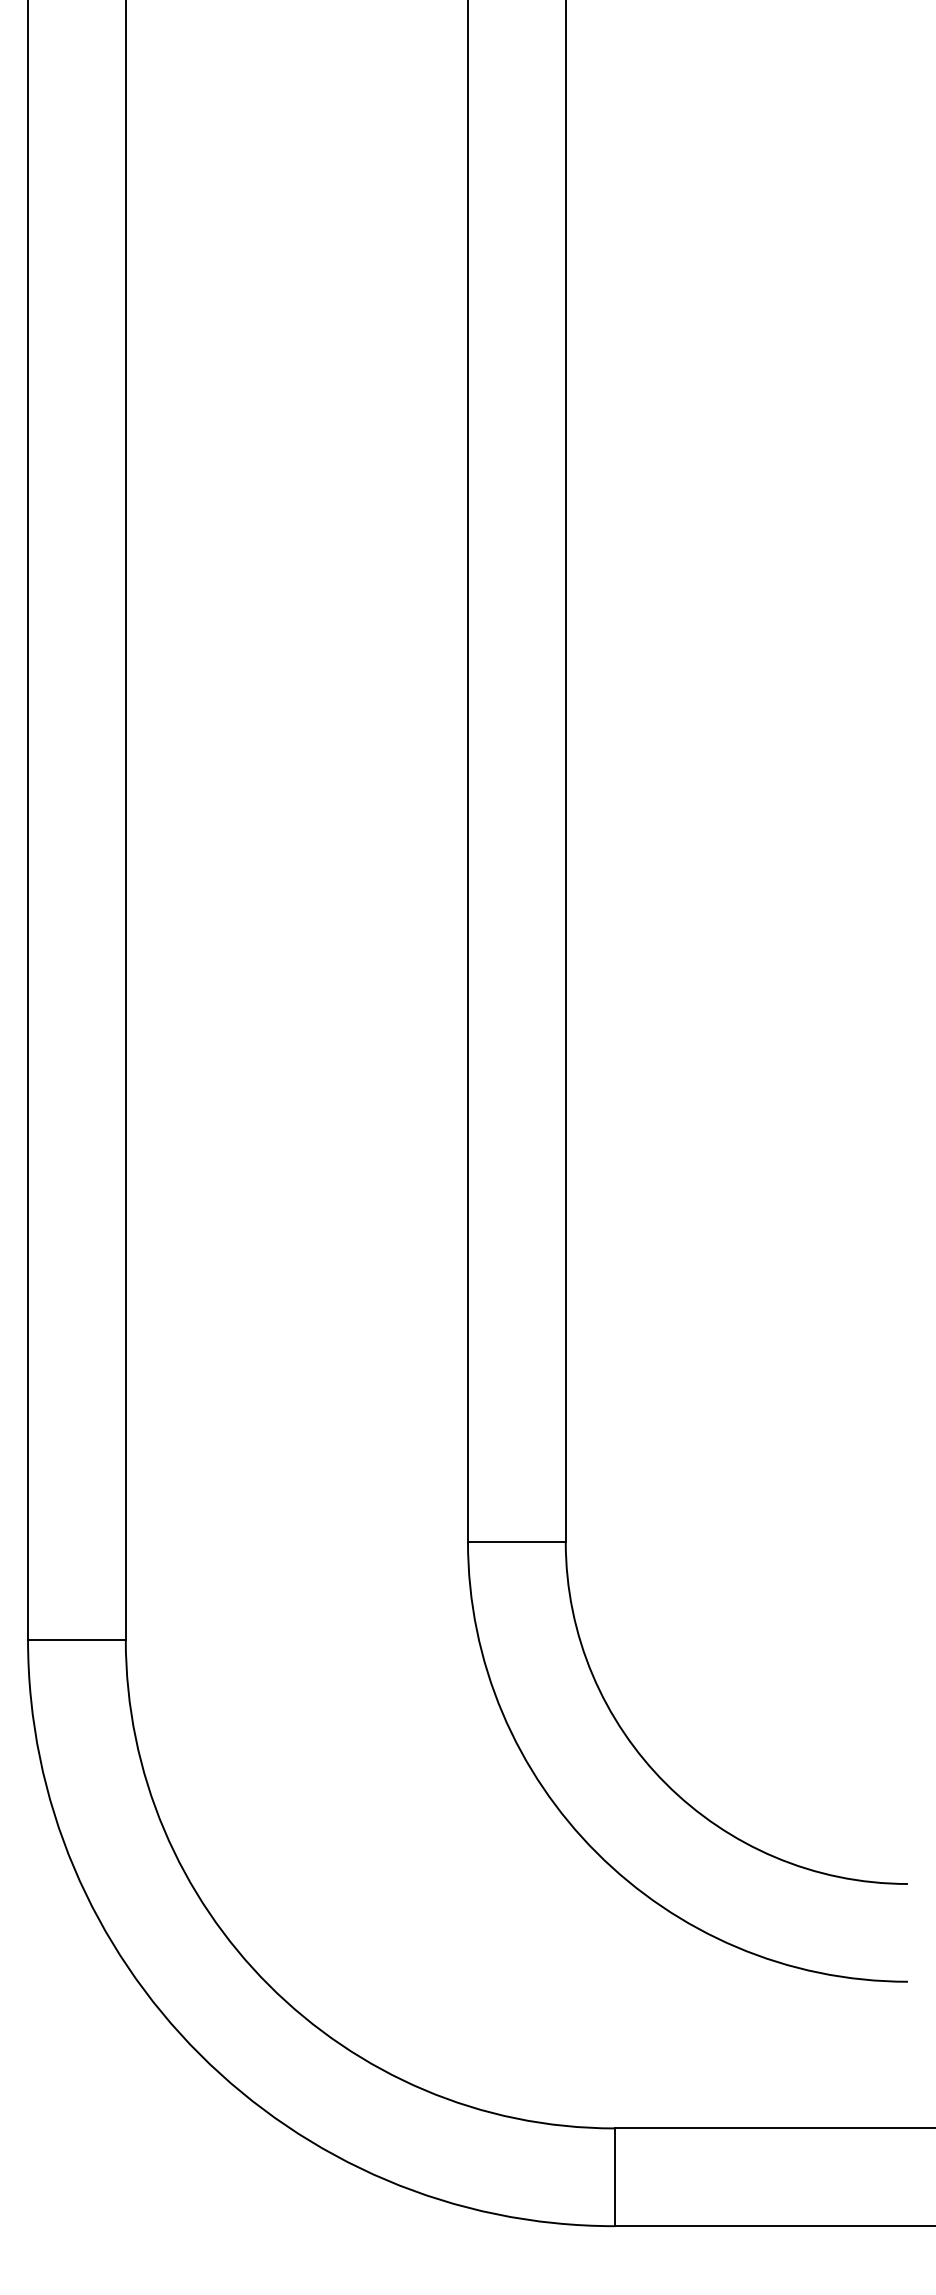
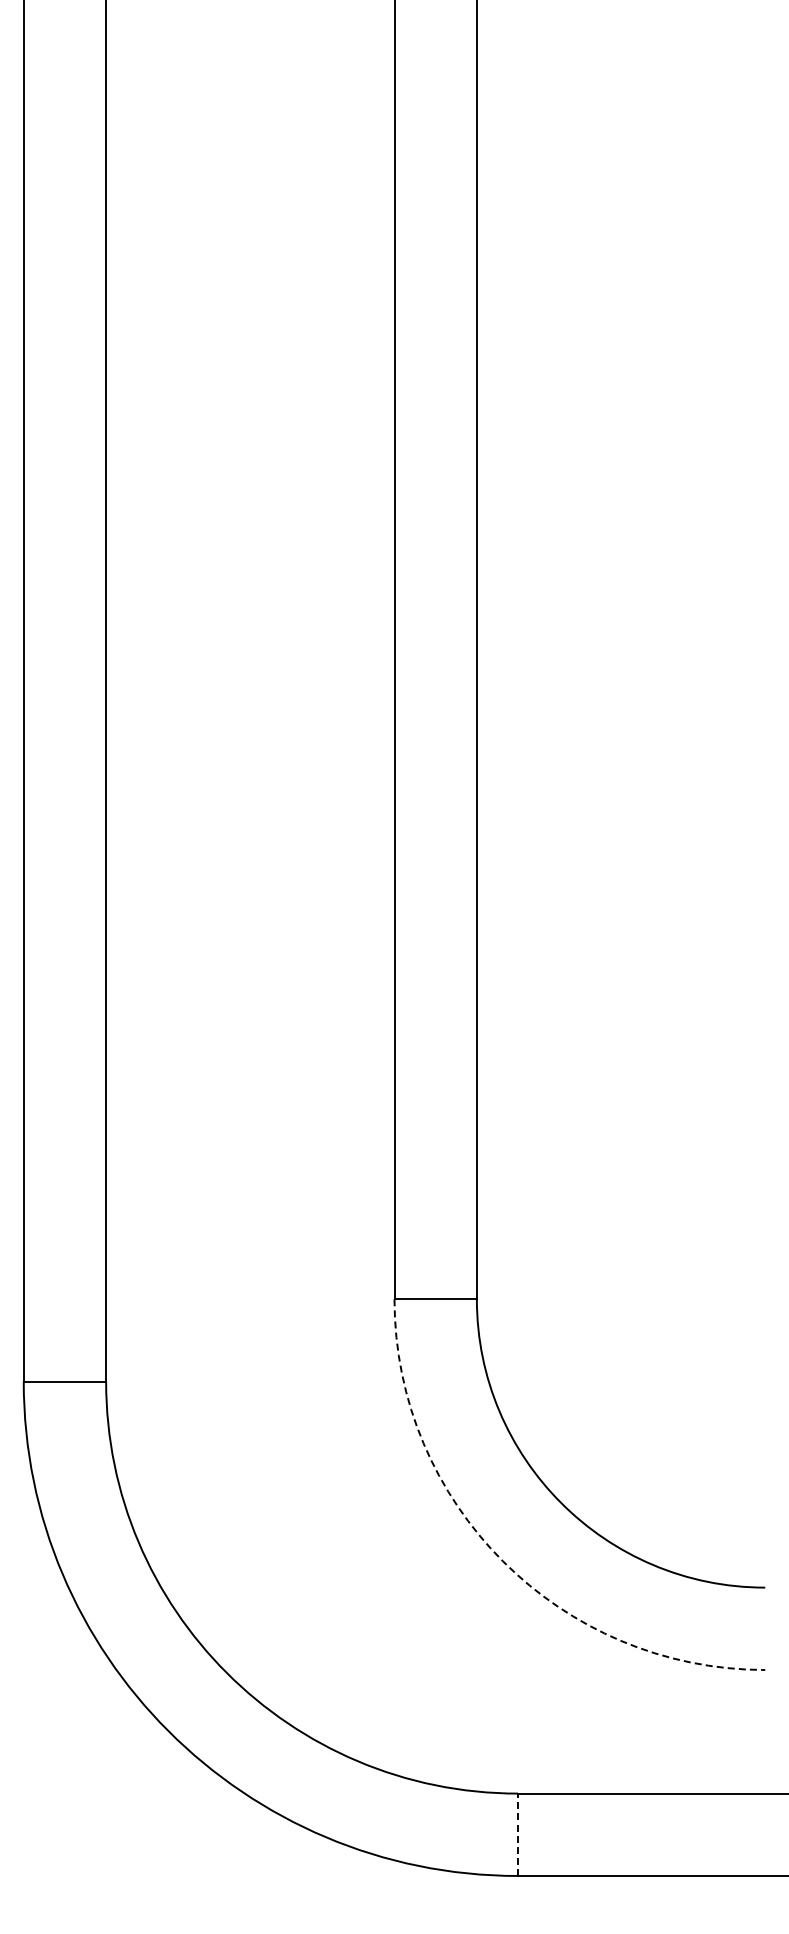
arc: (597, 1852) -> (503, 1561), solid -> dashed
line: (615, 2176) -> (518, 1834), solid -> dashed

